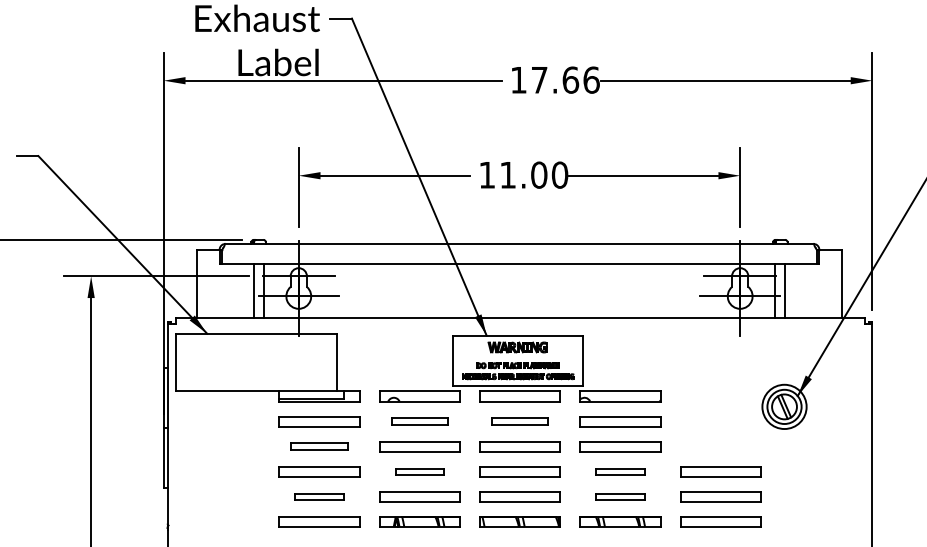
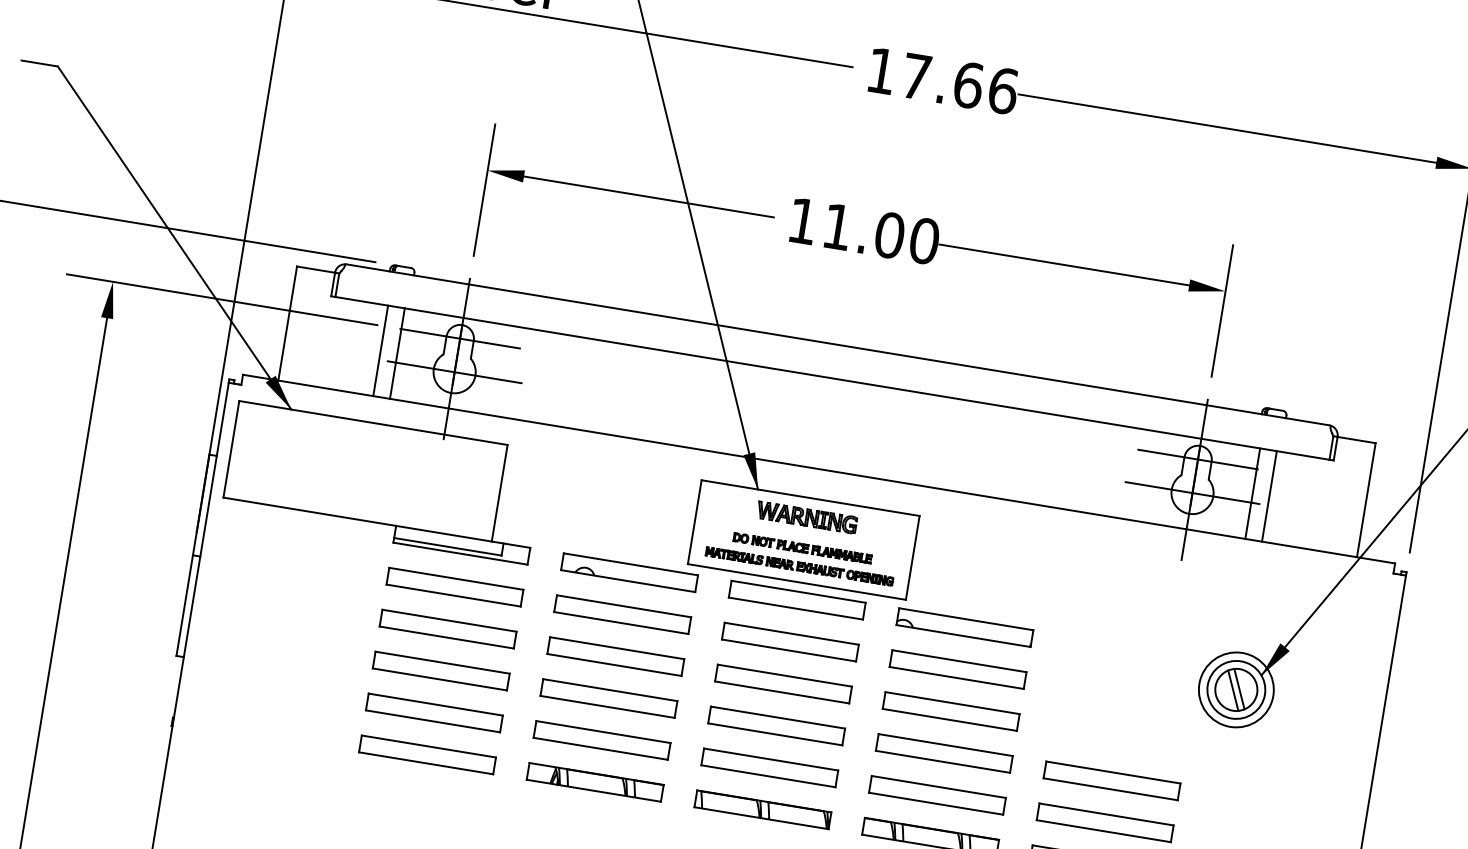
part: (419, 421) -> (622, 614), size x1.43
part: (519, 421) -> (789, 641), size x1.43
part: (319, 446) -> (448, 628), size x1.43
part: (419, 471) -> (608, 697), size x1.67
part: (620, 471) -> (944, 753), size x1.67
part: (319, 496) -> (434, 712), size x1.67
part: (620, 496) -> (937, 794), size x1.67

